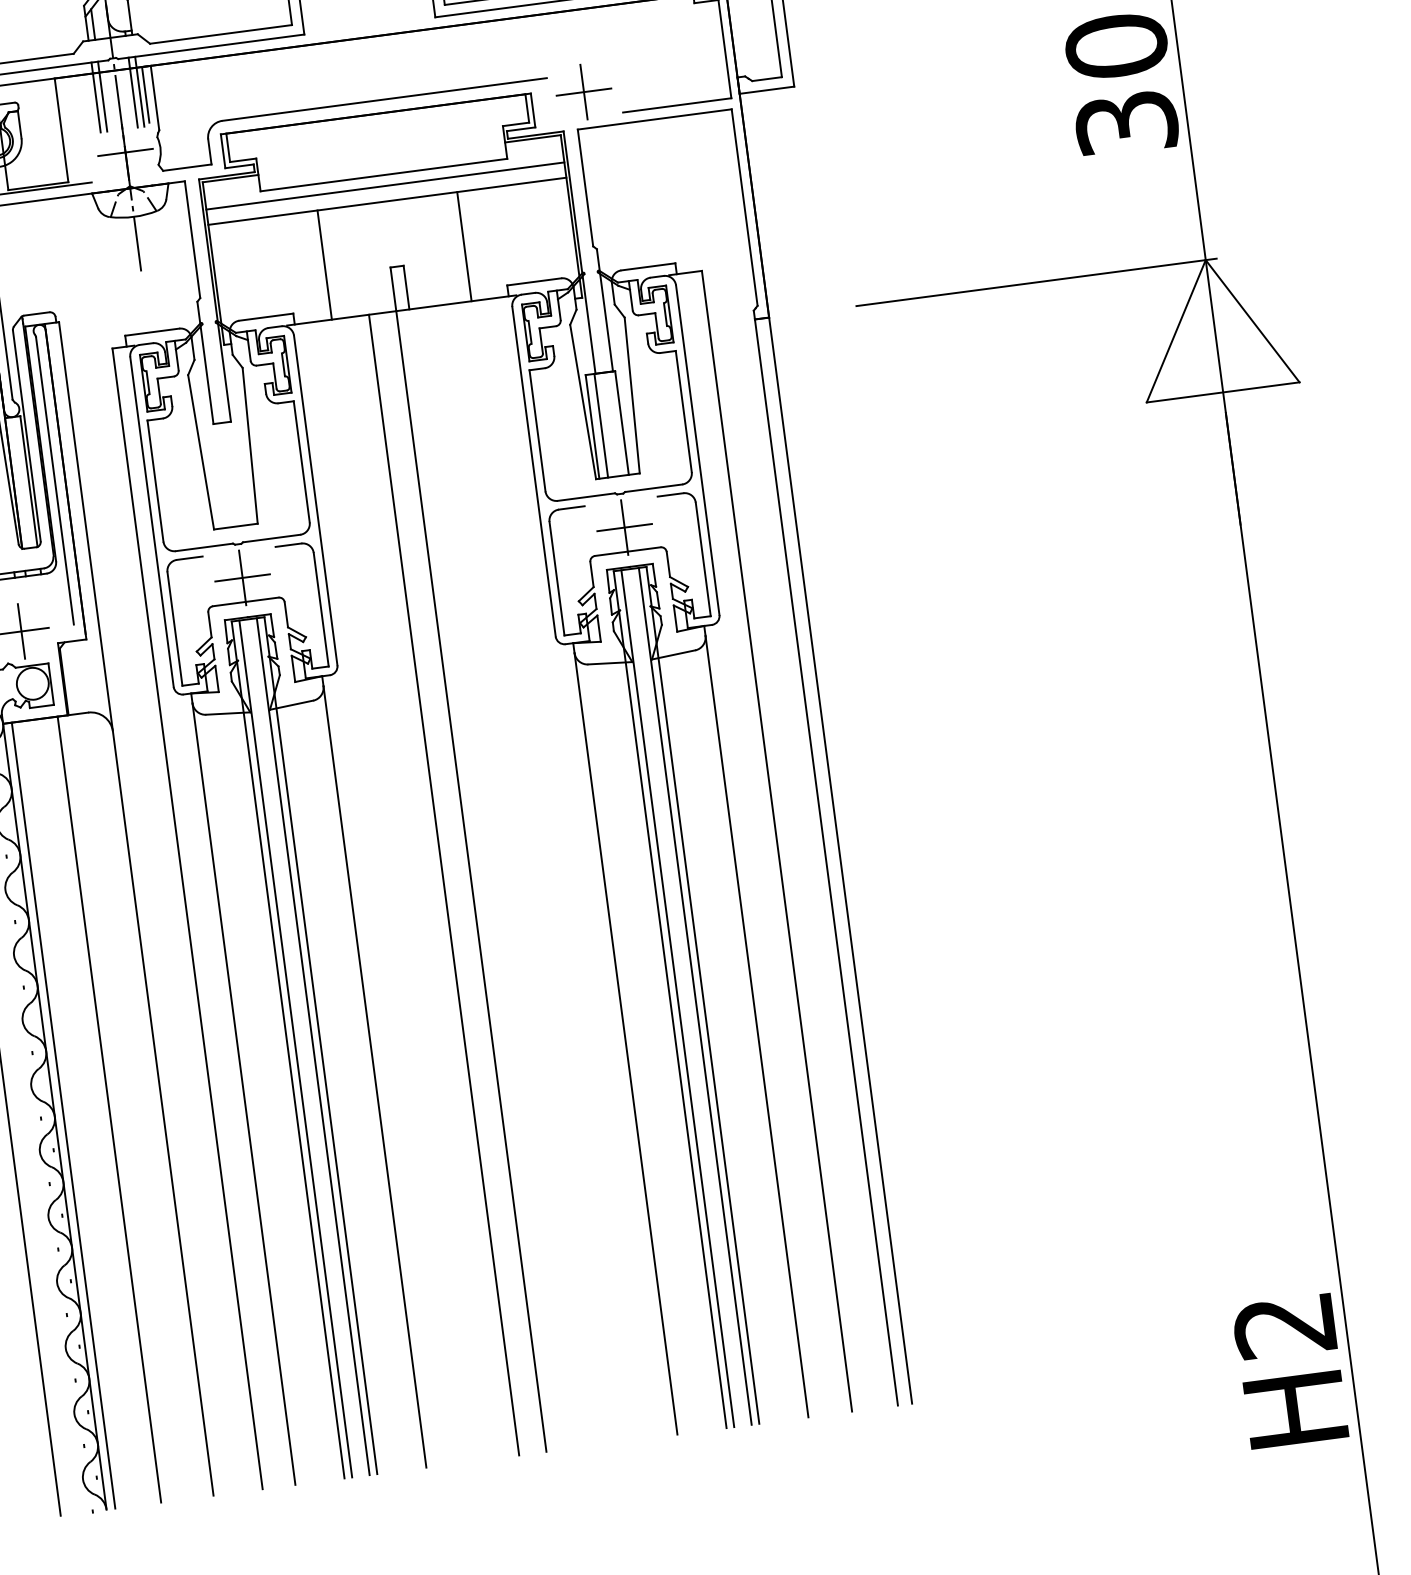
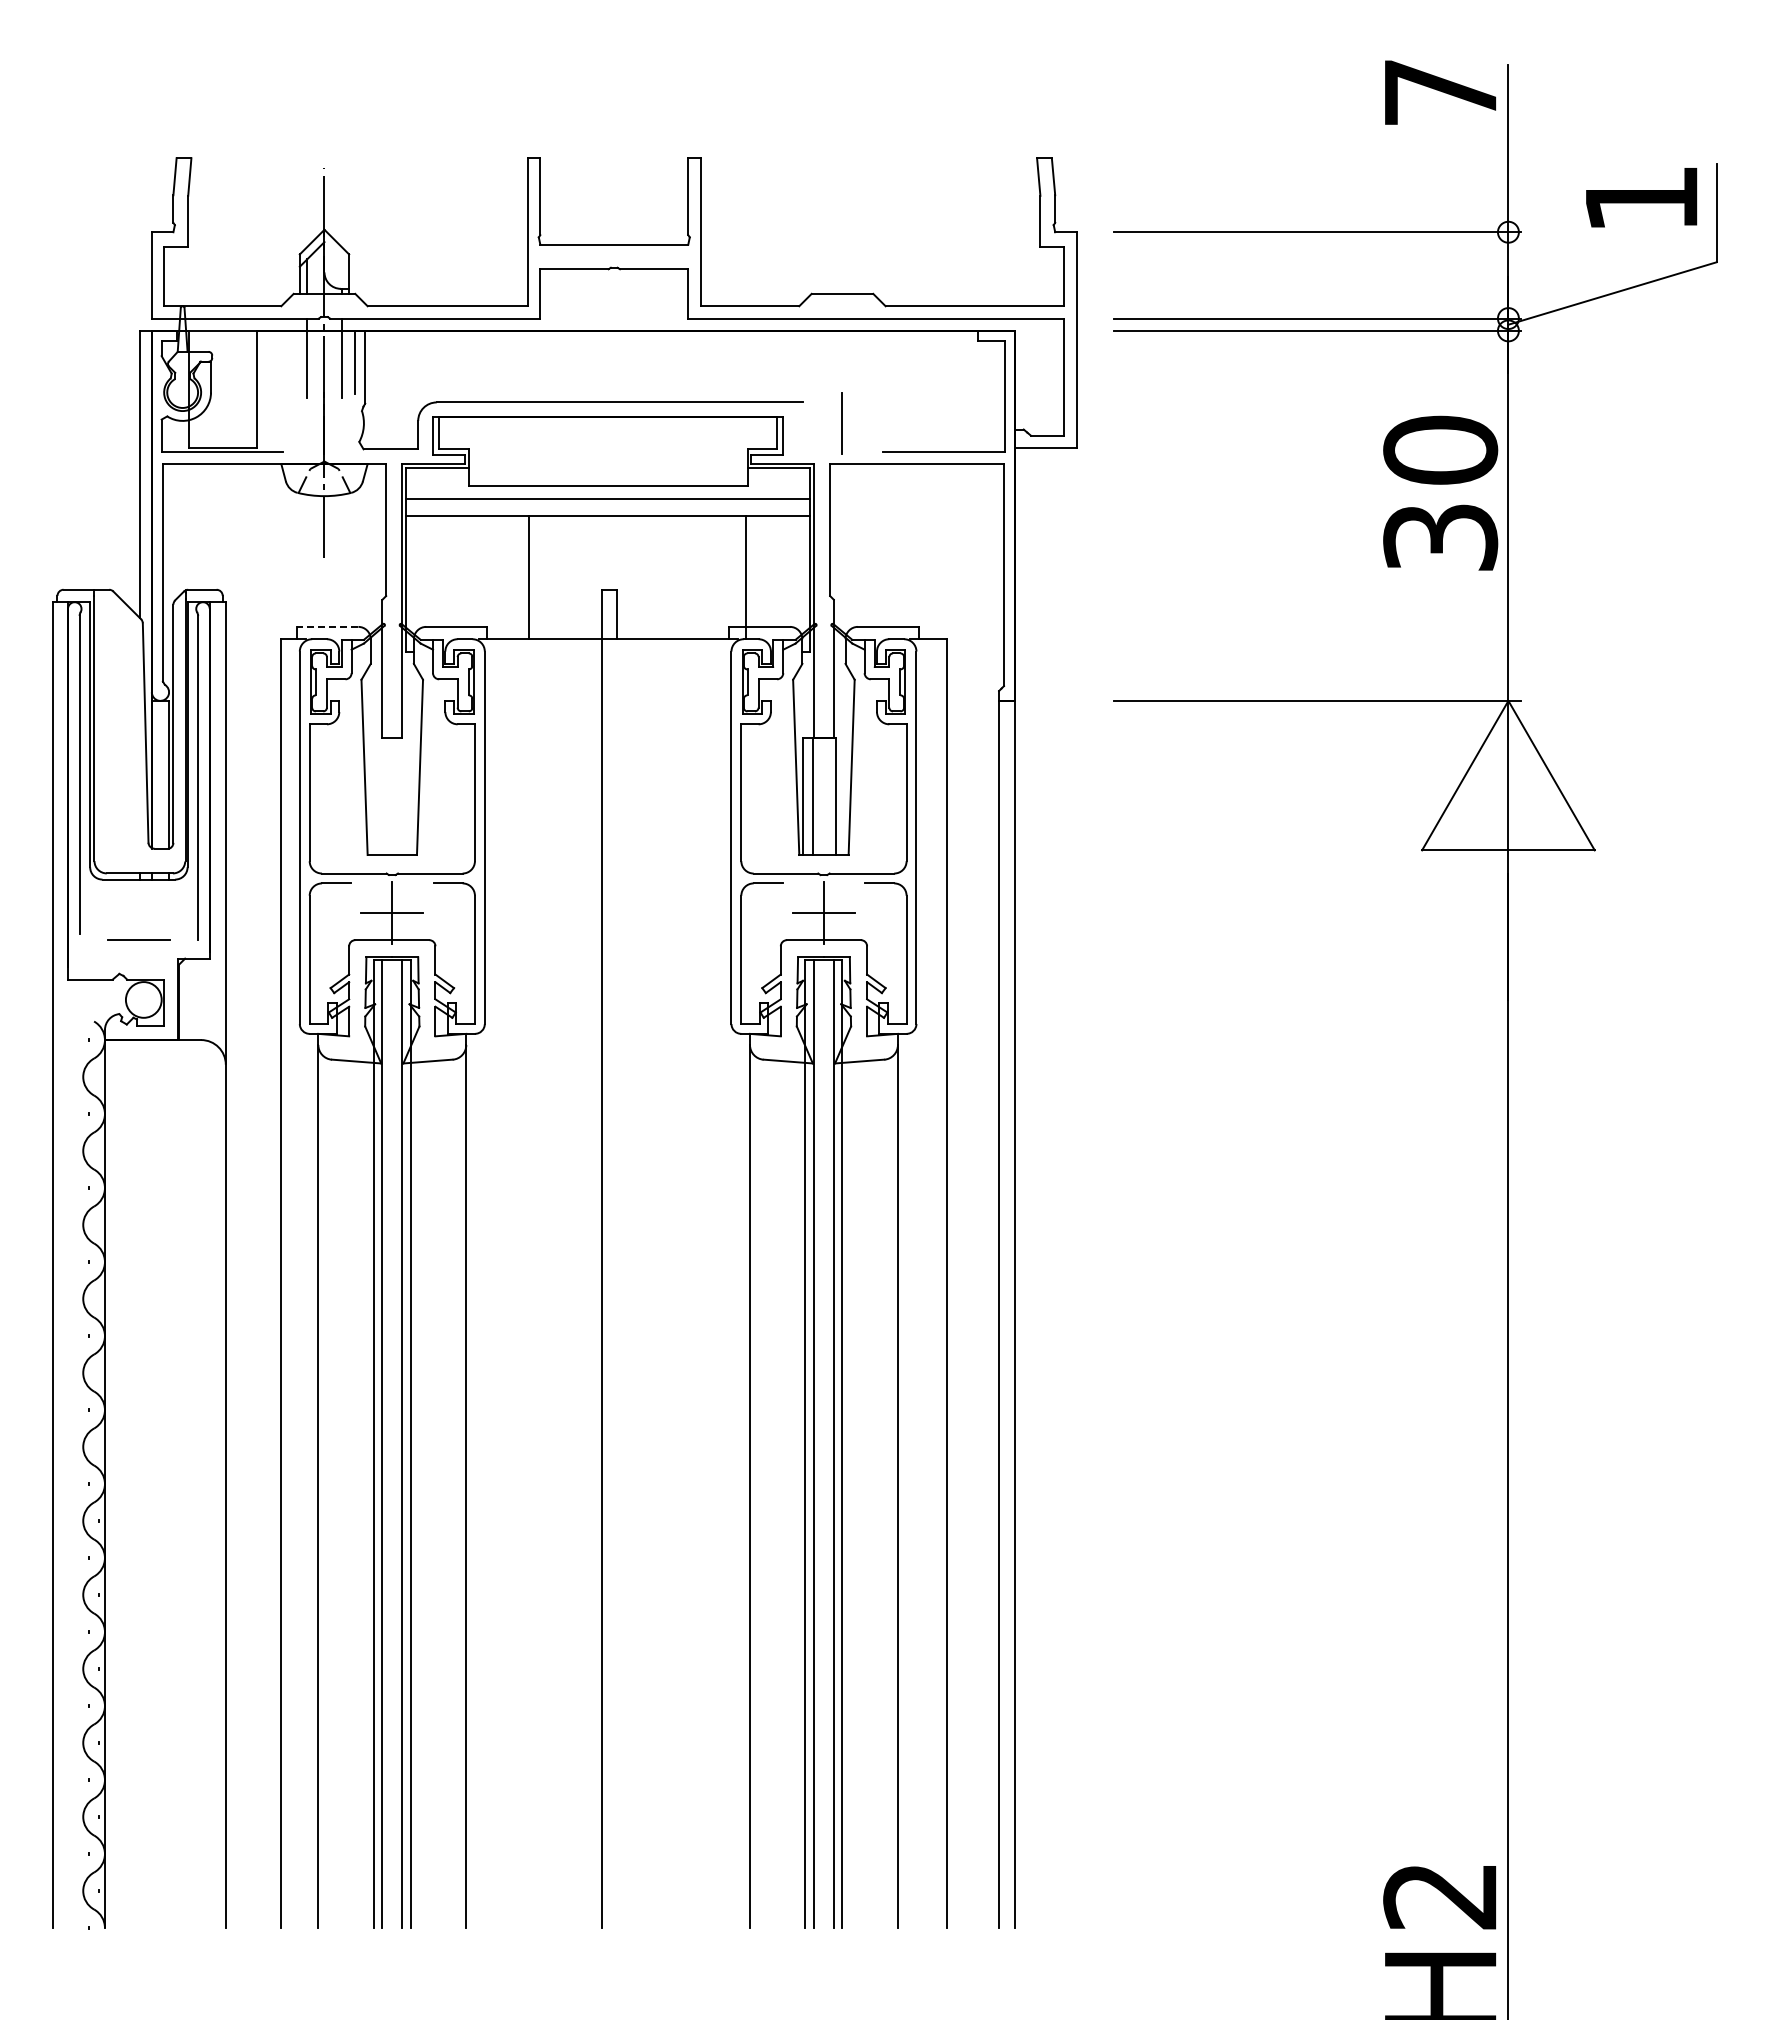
line: (140, 91) -> (349, 357), removed
line: (584, 92) -> (842, 423), removed
line: (95, 97) -> (299, 357), removed
line: (125, 152) -> (324, 423), removed
line: (464, 246) -> (746, 577), moved
line: (151, 331) -> (327, 626), solid -> dashed
line: (21, 630) -> (138, 939), removed
line: (444, 884) -> (571, 1283), removed
line: (109, 1110) -> (166, 1484), removed
line: (63, 1116) -> (114, 1484), removed

